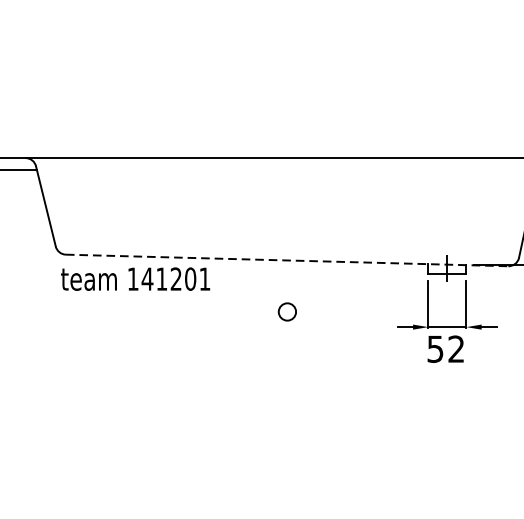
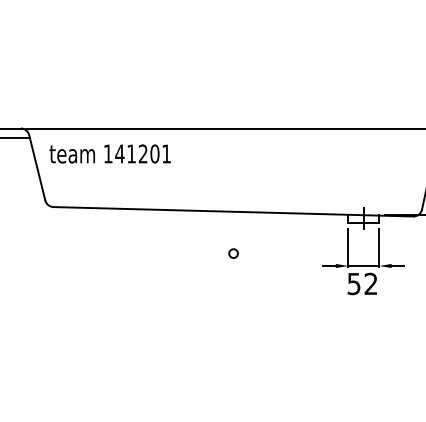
line: (287, 260) -> (233, 211), dashed -> solid
text: (134, 278) -> (109, 153), moved
circle: (287, 311) -> (233, 253), size x0.62

